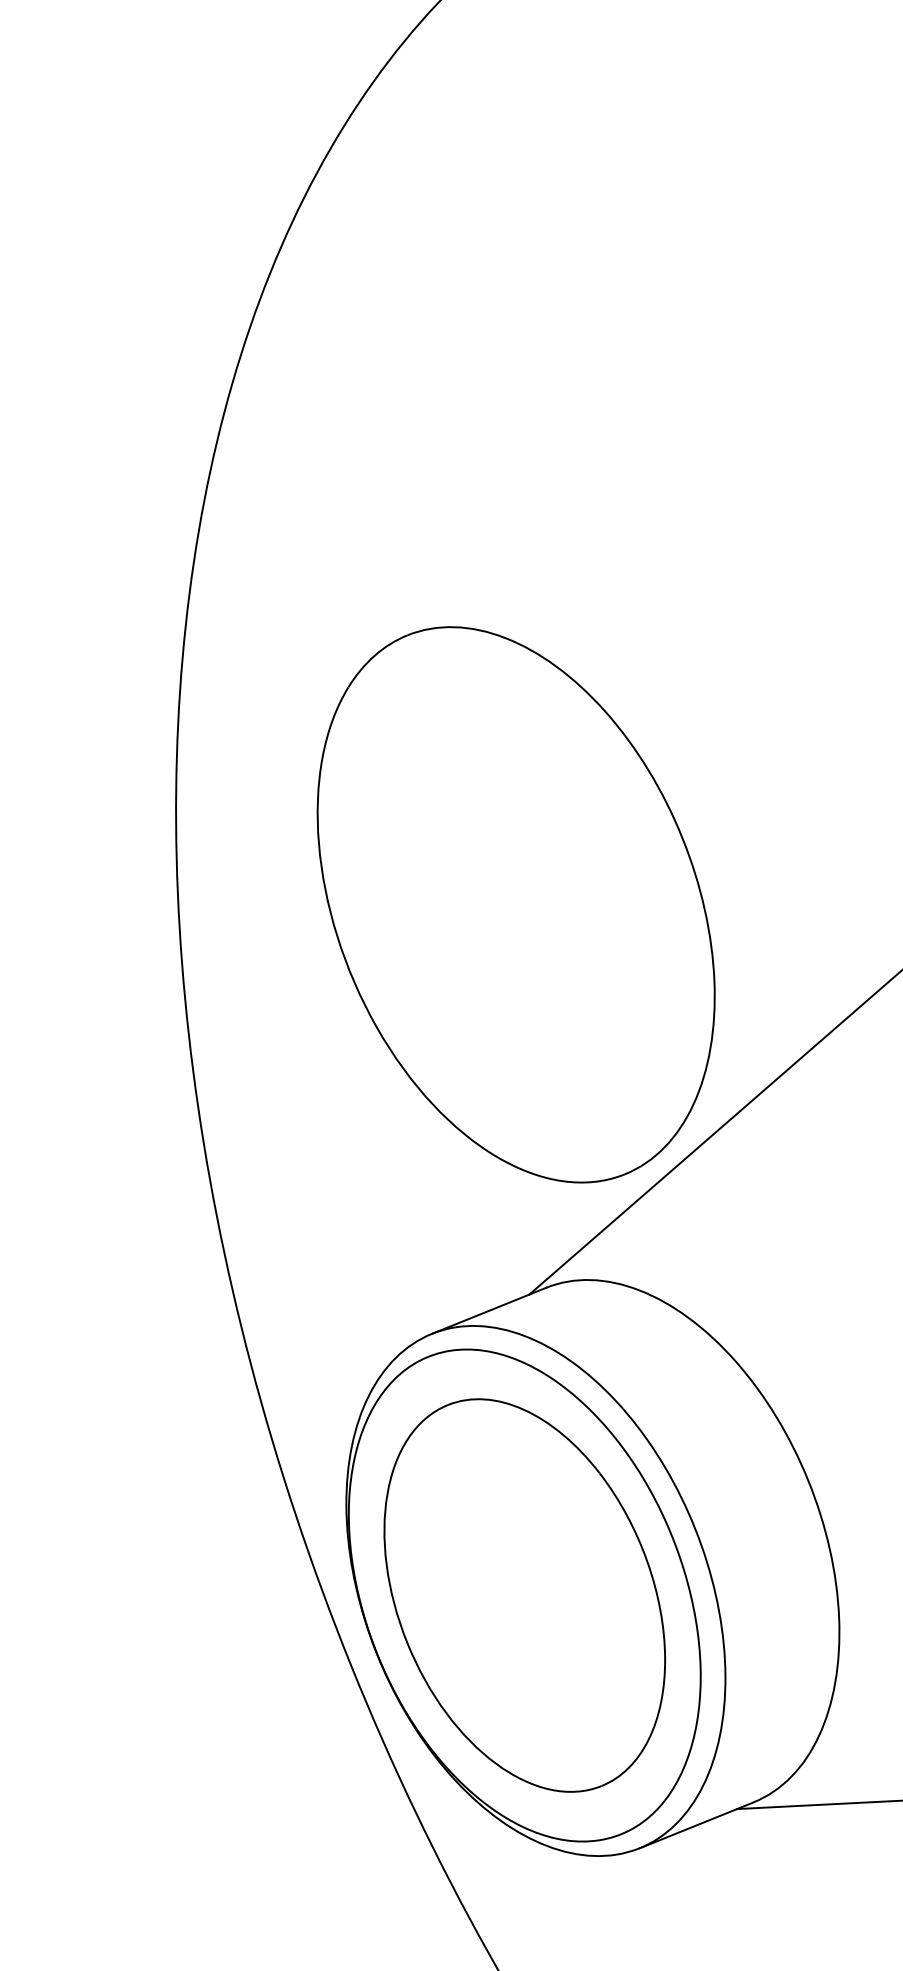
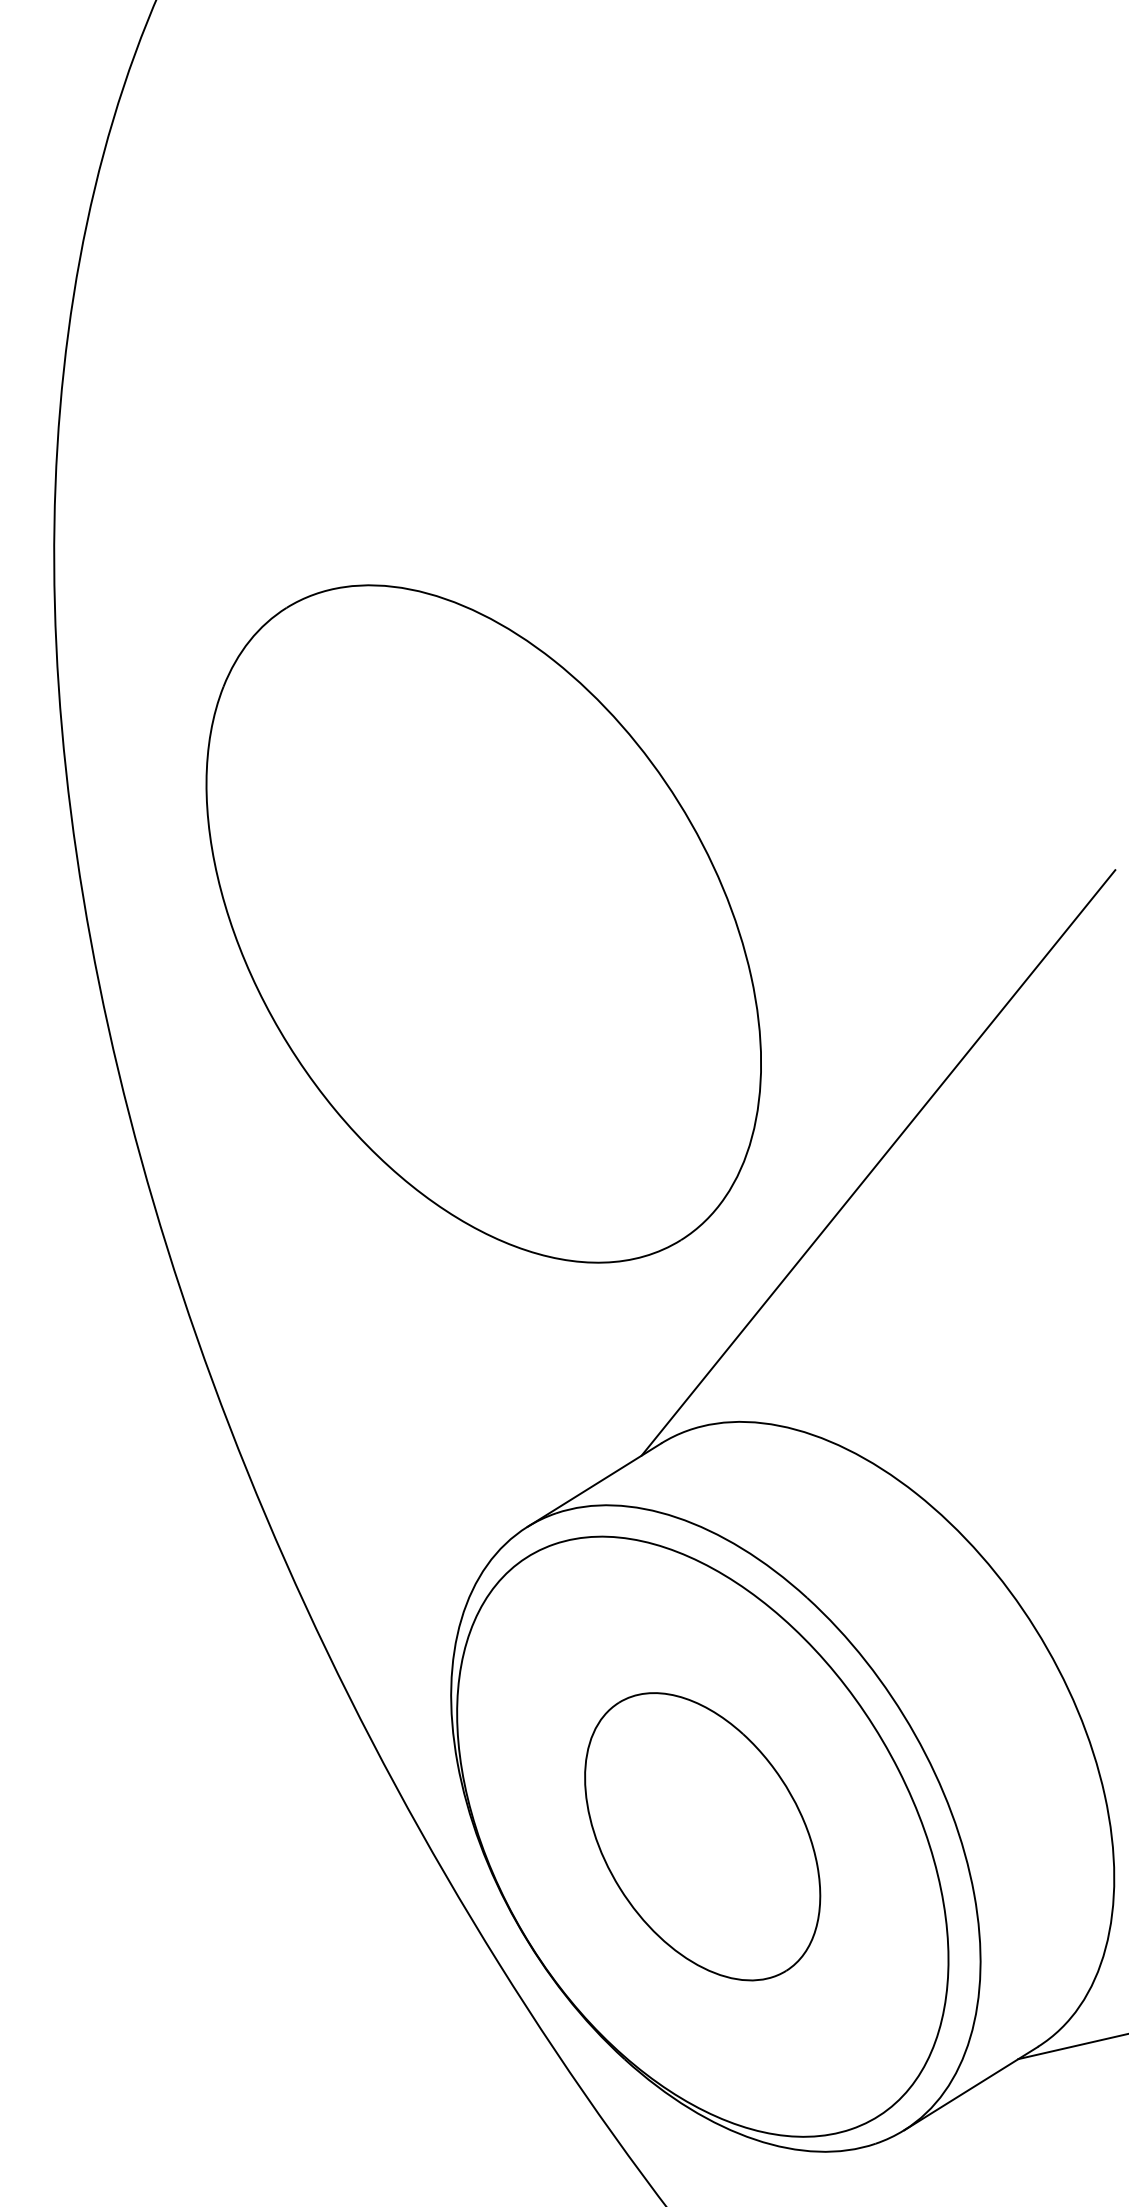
part: (515, 904) -> (482, 923), moved
part: (524, 1595) -> (702, 1836), size x0.6

